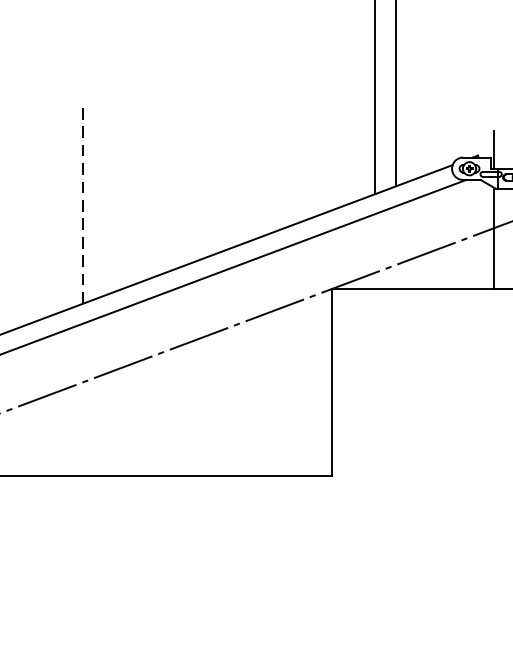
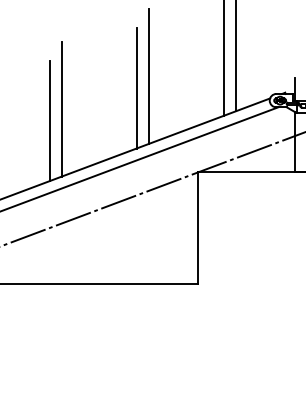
line: (250, 128) -> (149, 76), added
line: (228, 146) -> (136, 87), added
line: (104, 183) -> (62, 109), added
line: (83, 202) -> (49, 120), dashed -> solid

